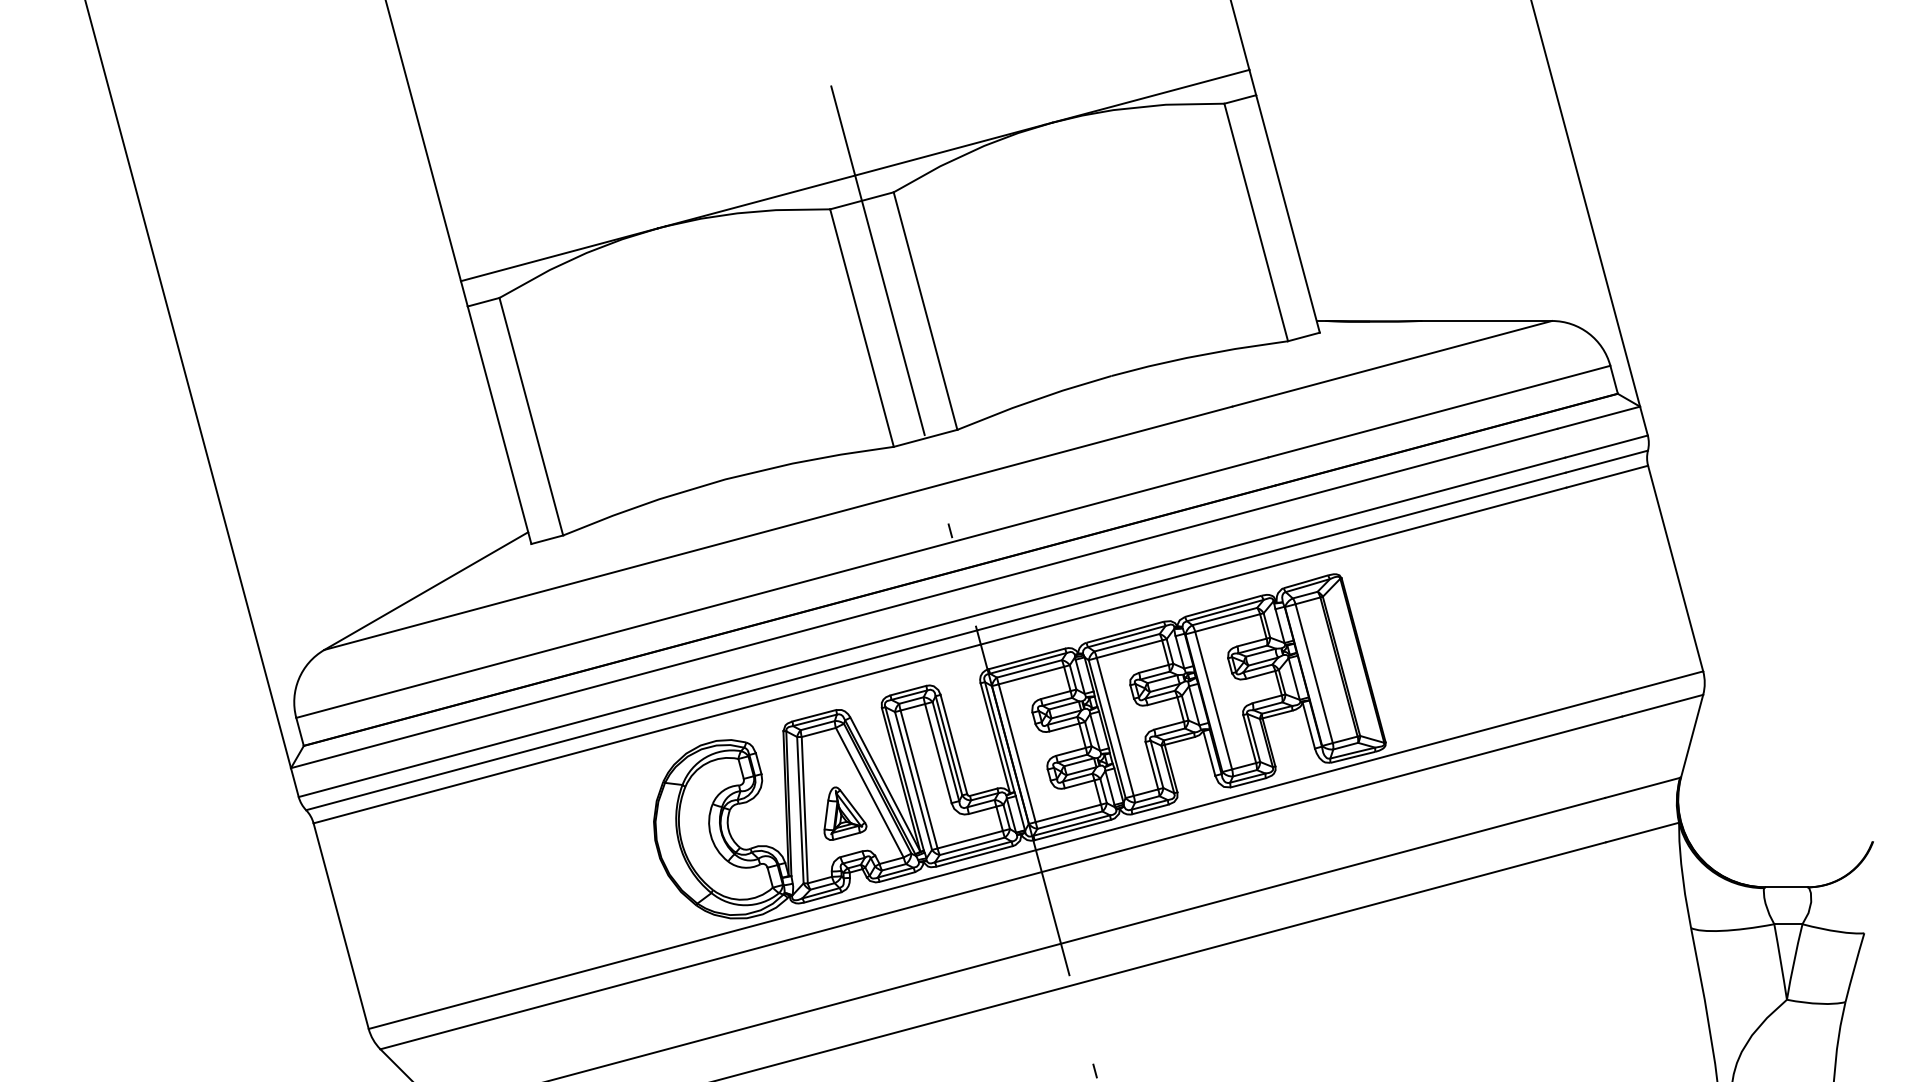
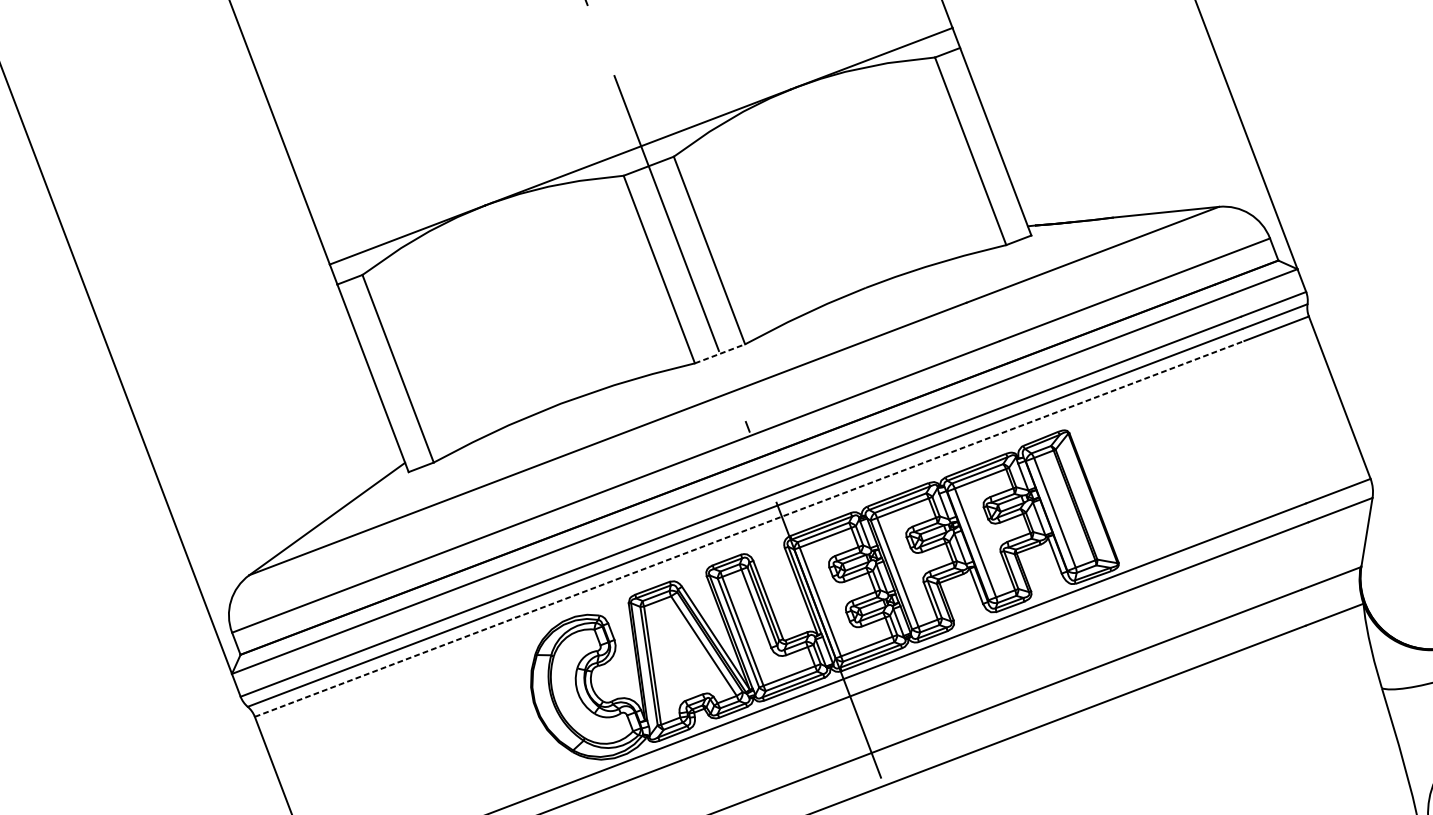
line: (925, 438) -> (719, 353), solid -> dashed
line: (940, 655) -> (750, 528), solid -> dashed
part: (845, 813) -> (685, 665), removed

